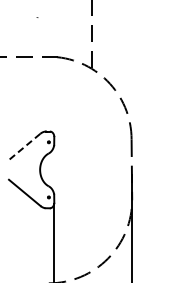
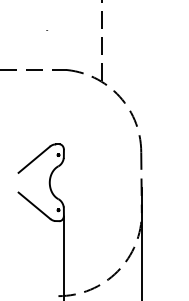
line: (23, 147) -> (33, 160), dashed -> solid

